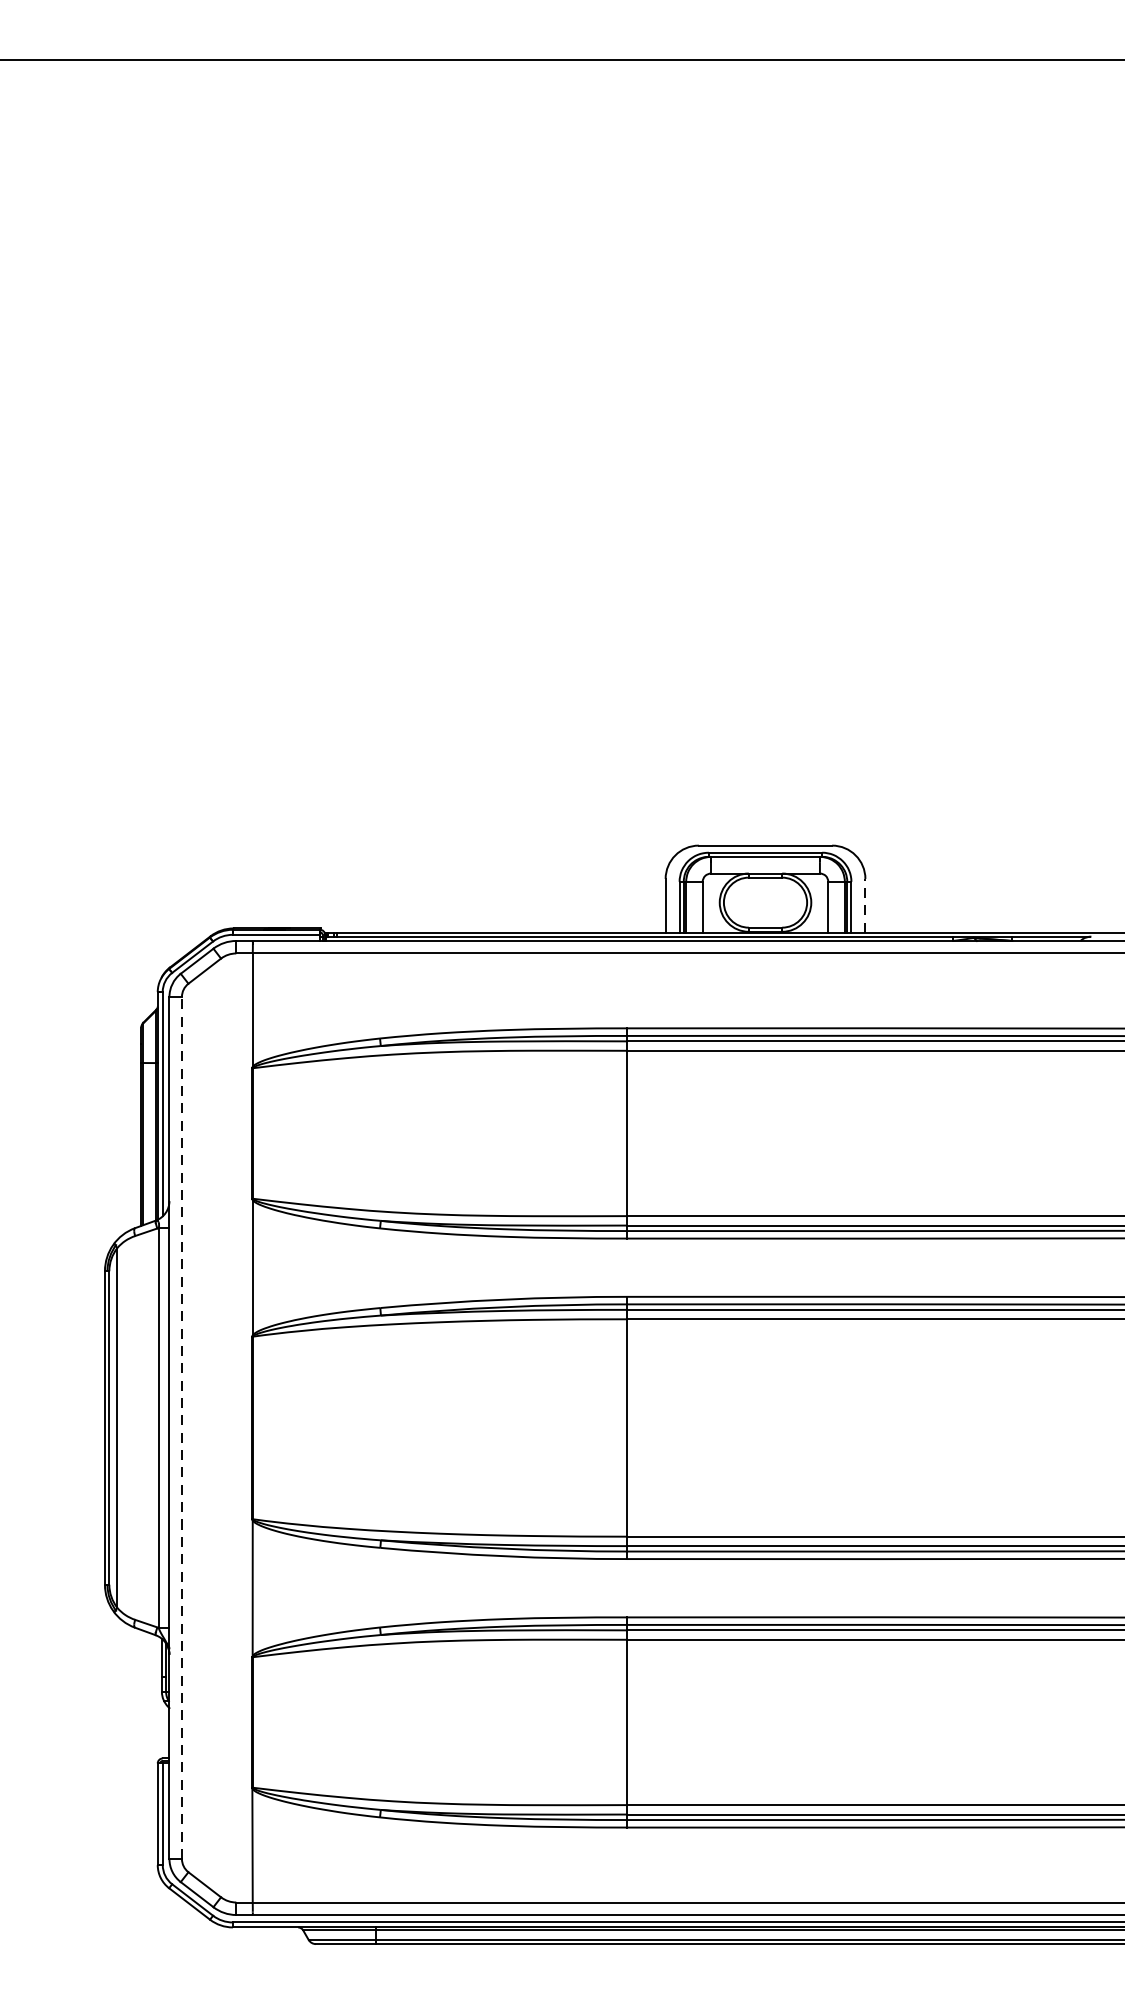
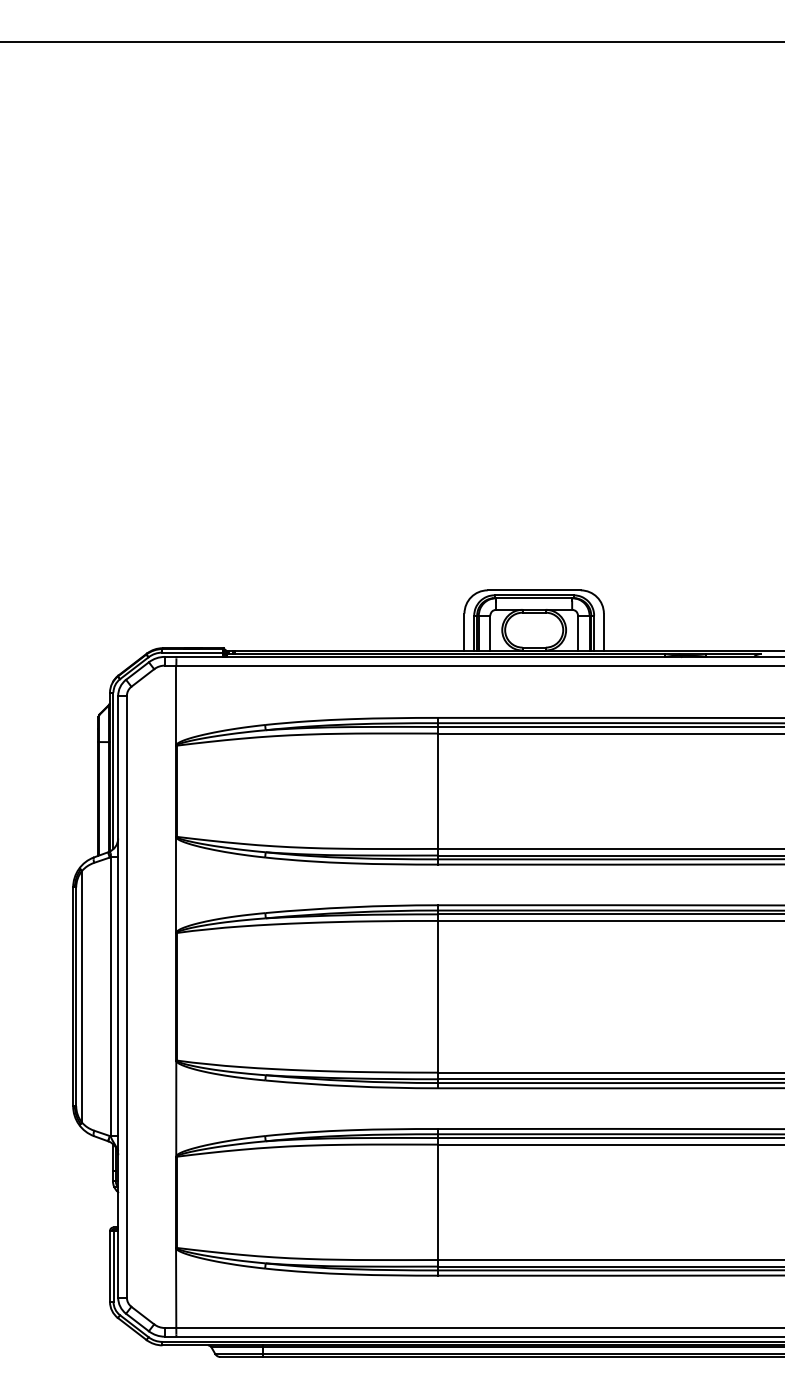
line: (864, 906) -> (603, 632), dashed -> solid
line: (181, 1427) -> (126, 996), dashed -> solid

